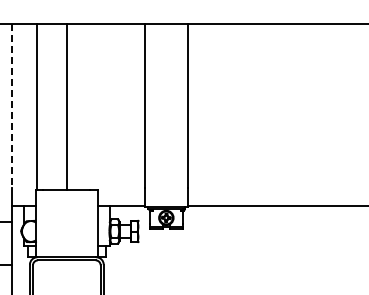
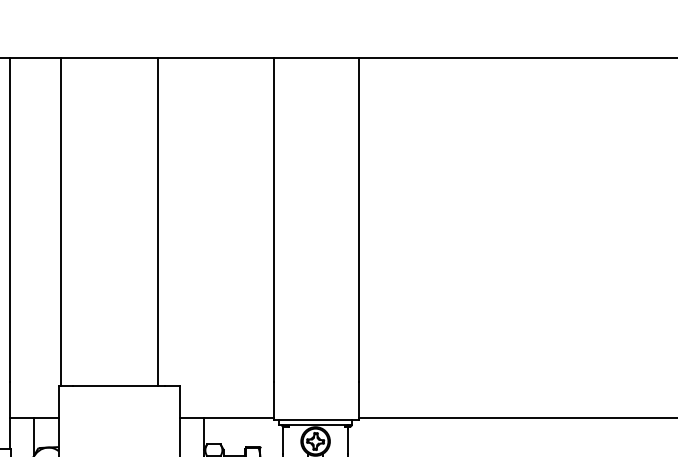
line: (11, 106) -> (10, 221), dashed -> solid
line: (66, 106) -> (158, 221), moved

